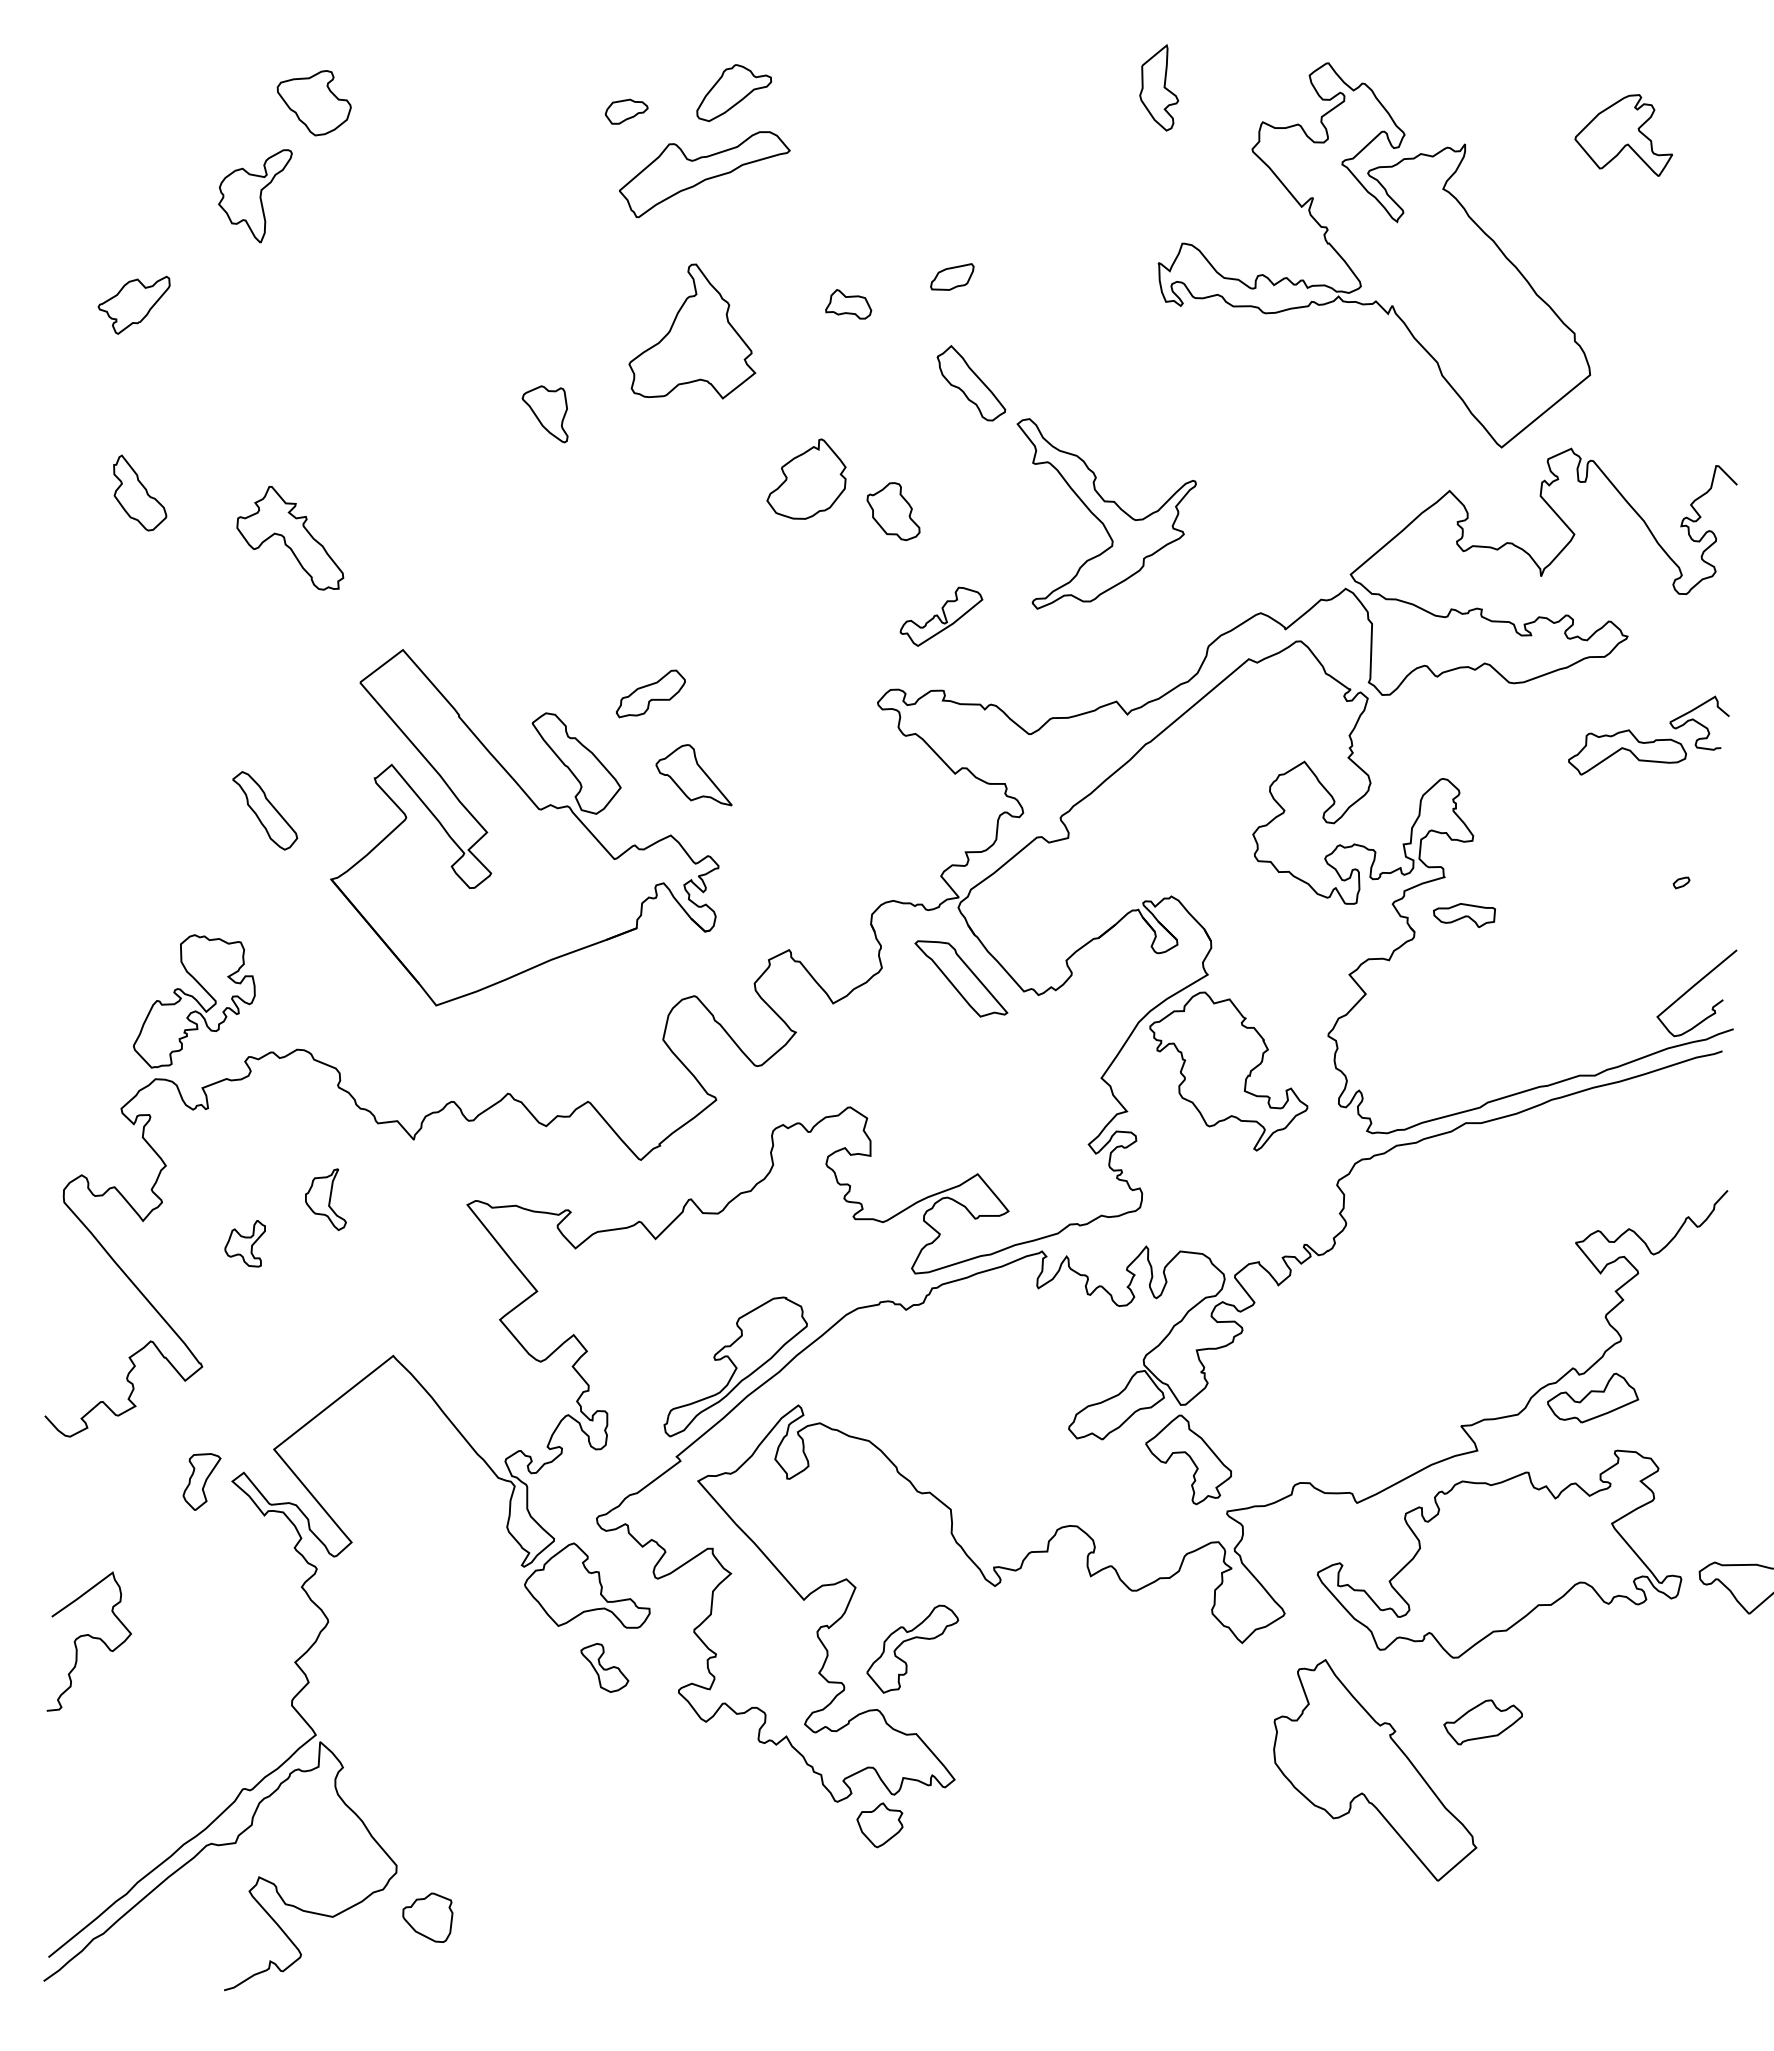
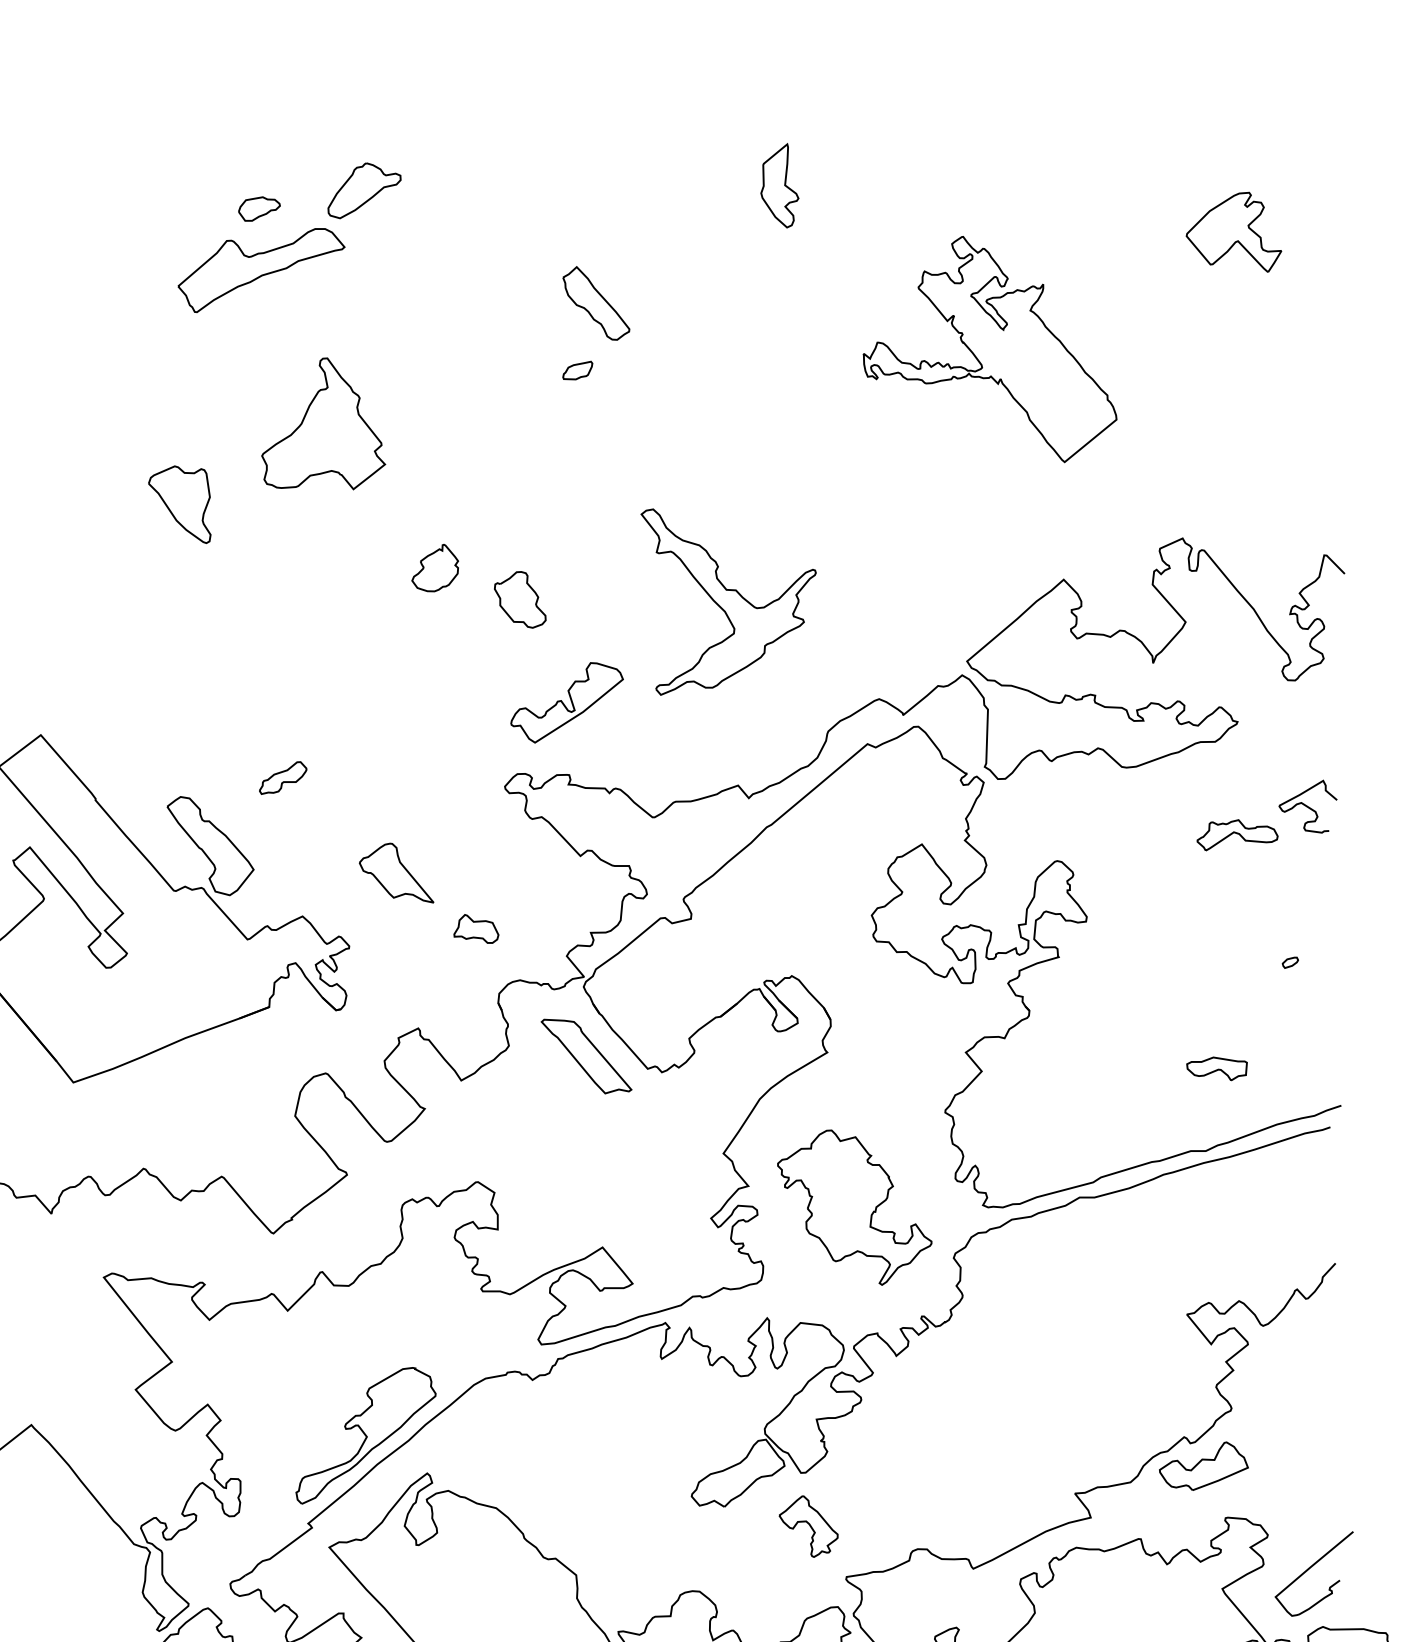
part: (704, 174) -> (261, 270), moved
part: (1373, 255) -> (989, 349), size x0.6
part: (952, 276) -> (577, 370), size x0.7
part: (848, 304) -> (476, 929), moved
part: (971, 383) -> (596, 303), moved
part: (544, 414) -> (179, 504), size x1.4
part: (806, 478) -> (435, 567), size x0.6
part: (941, 616) -> (567, 702), size x1.4
part: (650, 693) -> (282, 777), size x0.7
part: (1627, 752) -> (1237, 835), size x0.7
part: (693, 775) -> (396, 873), moved
part: (1464, 915) -> (1217, 1068), moved
curve: (1692, 988) -> (1309, 1569), moved
part: (1228, 1071) -> (854, 1207), moved
part: (1188, 1459) -> (808, 1526), size x0.7

